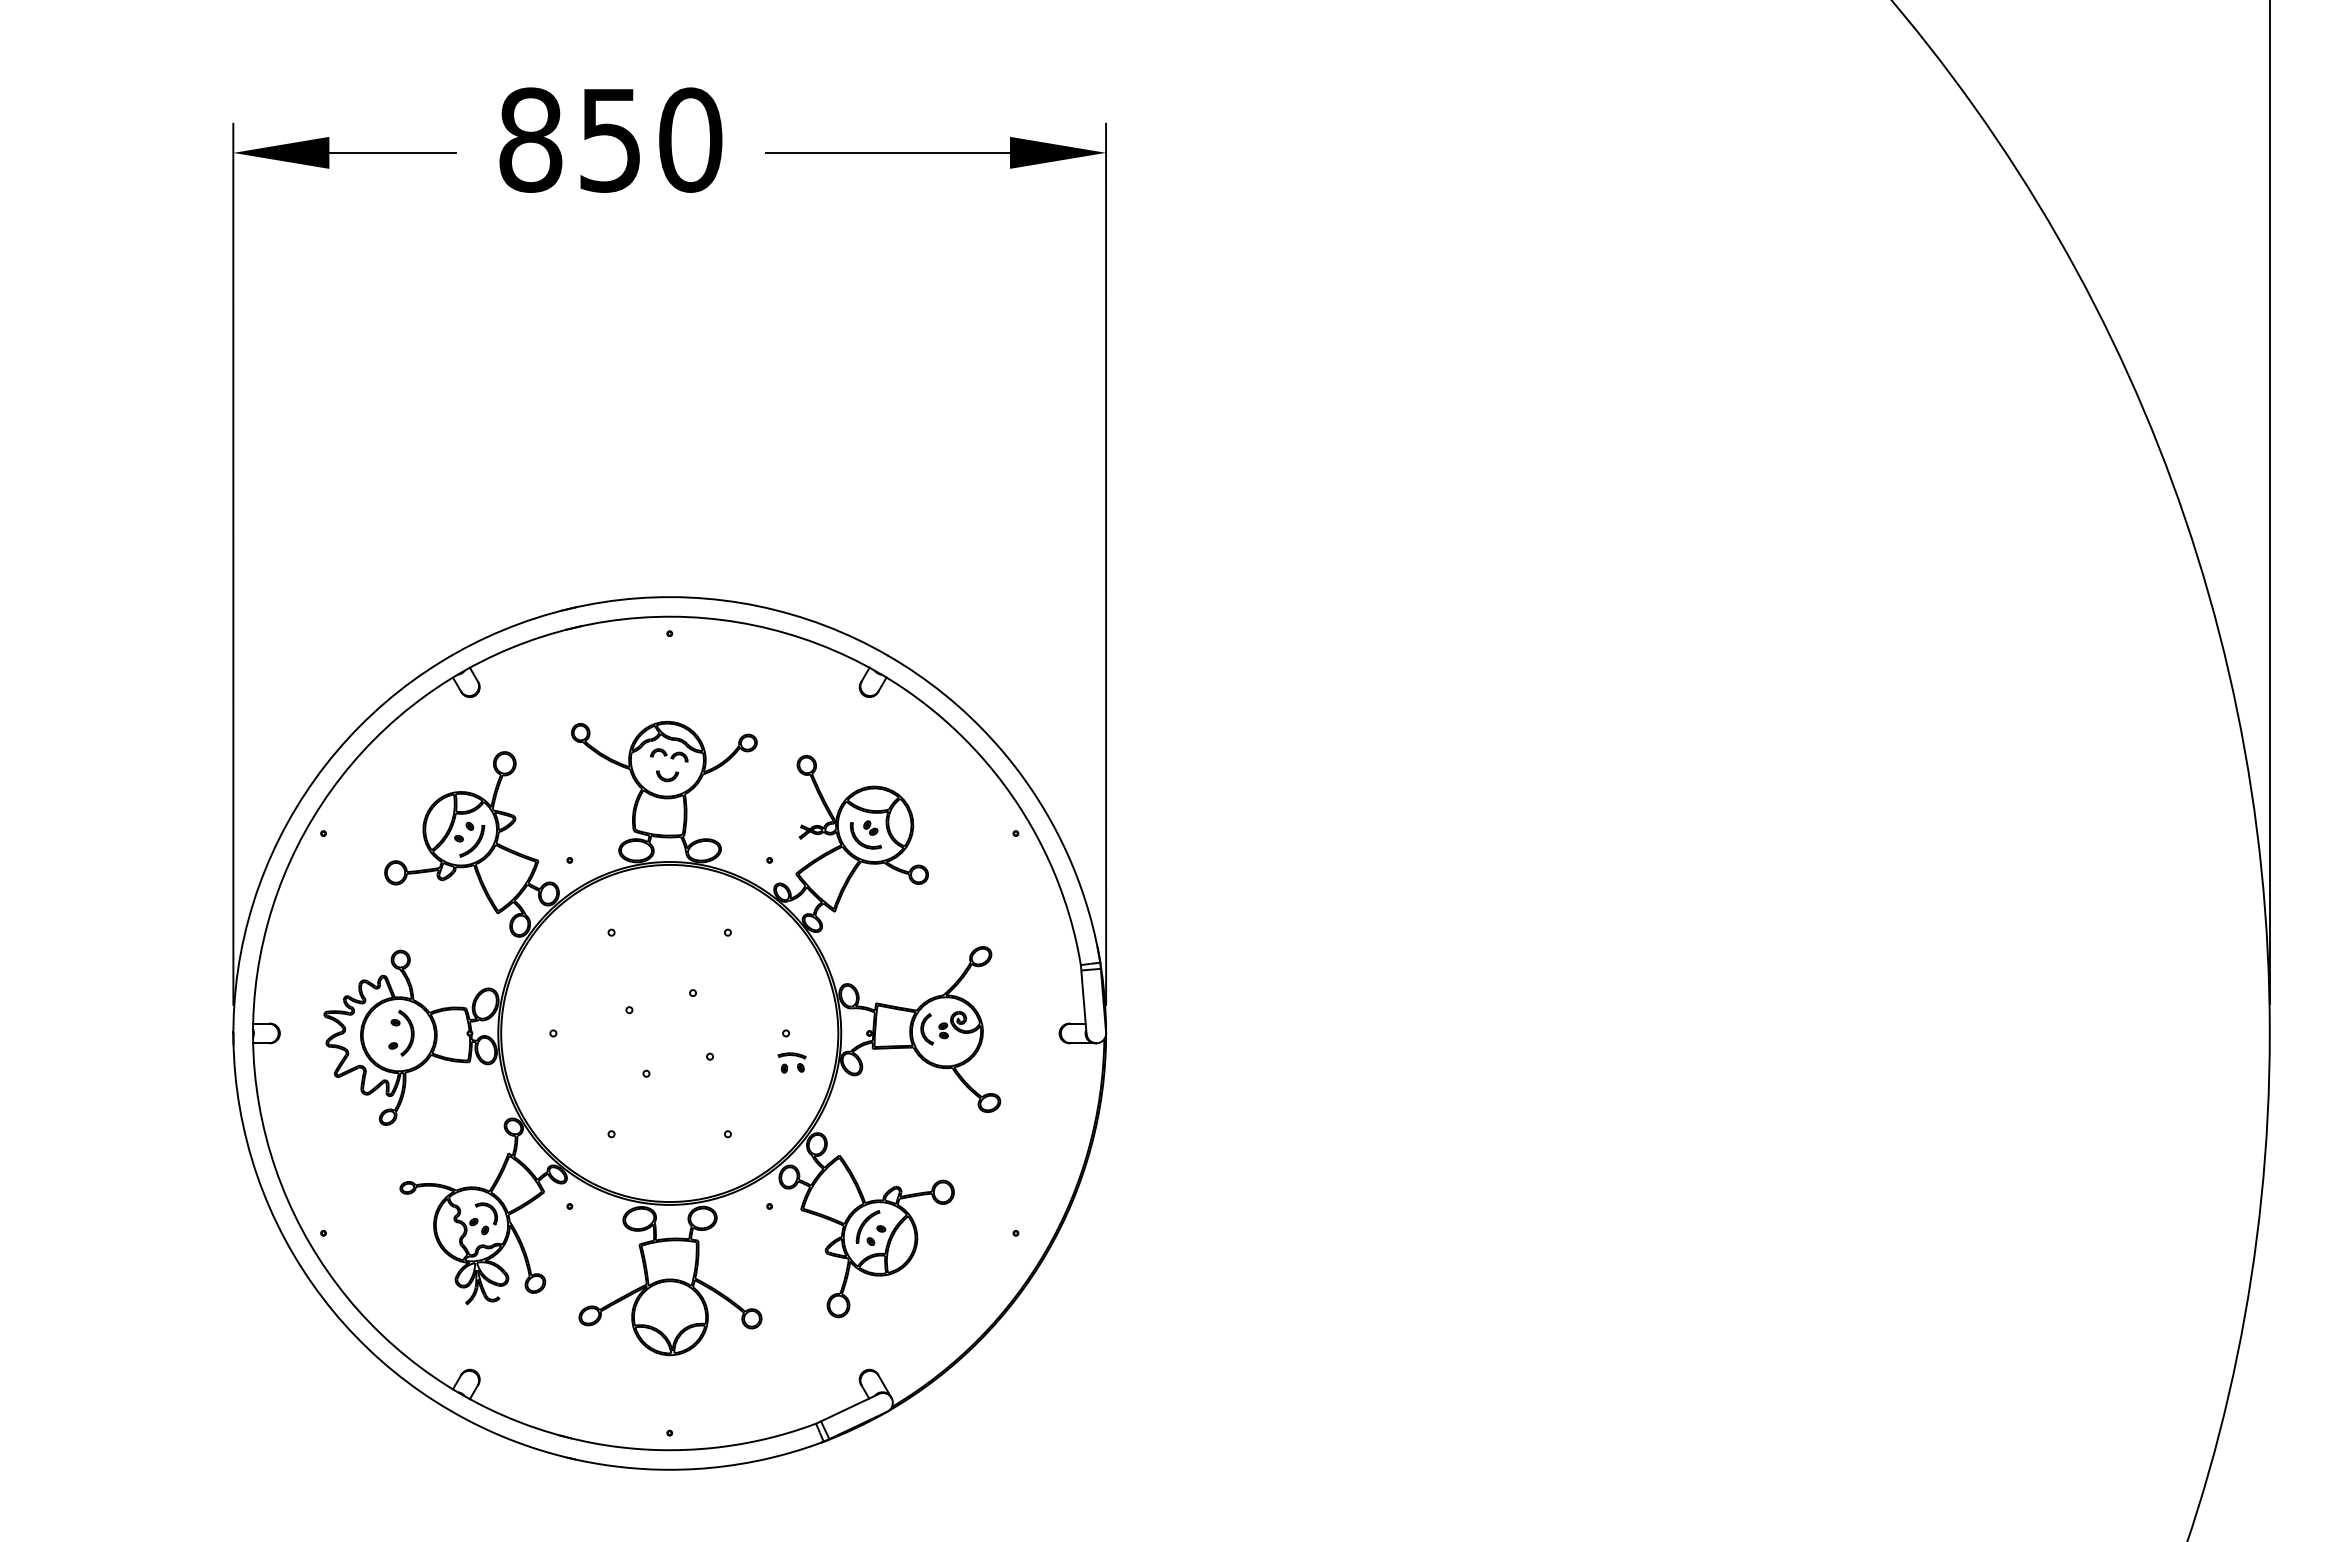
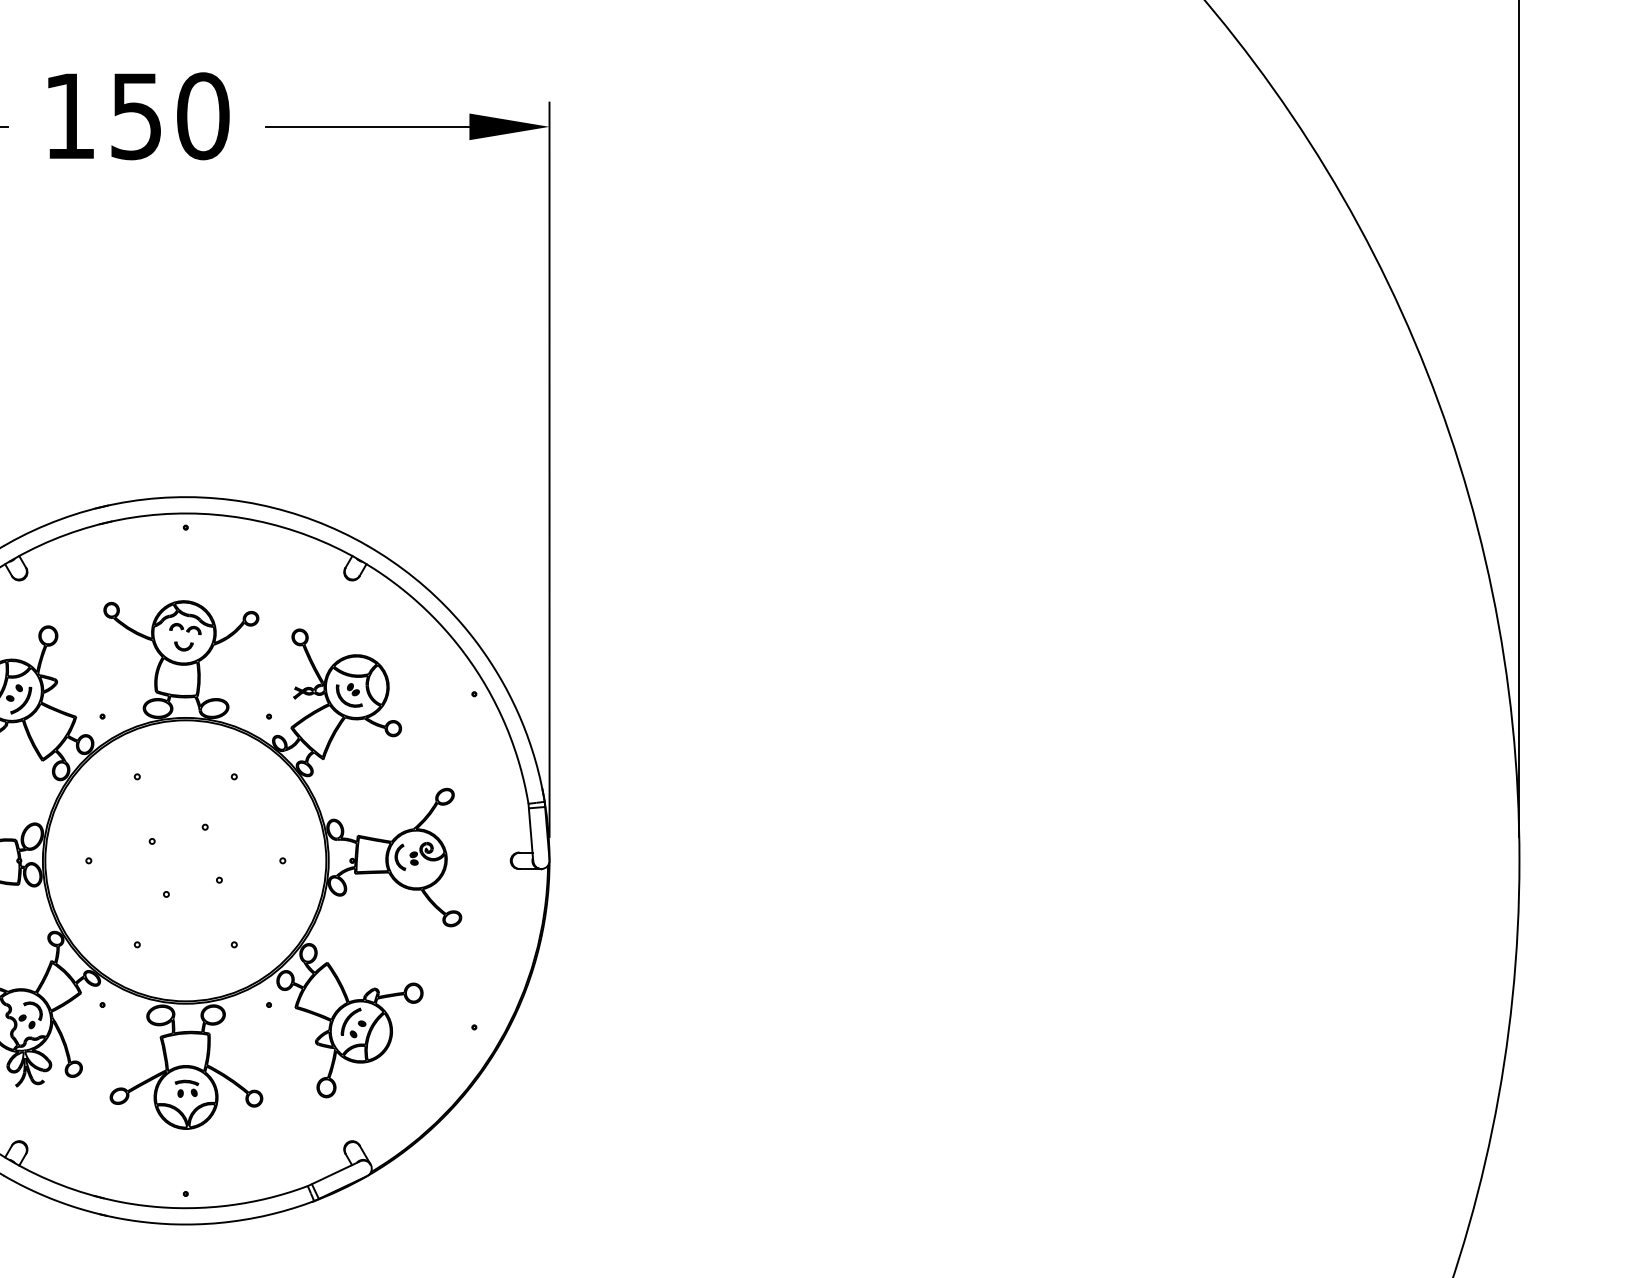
text: (530, 139) -> (69, 115), 850 -> 150
part: (791, 1062) -> (186, 1088), moved

